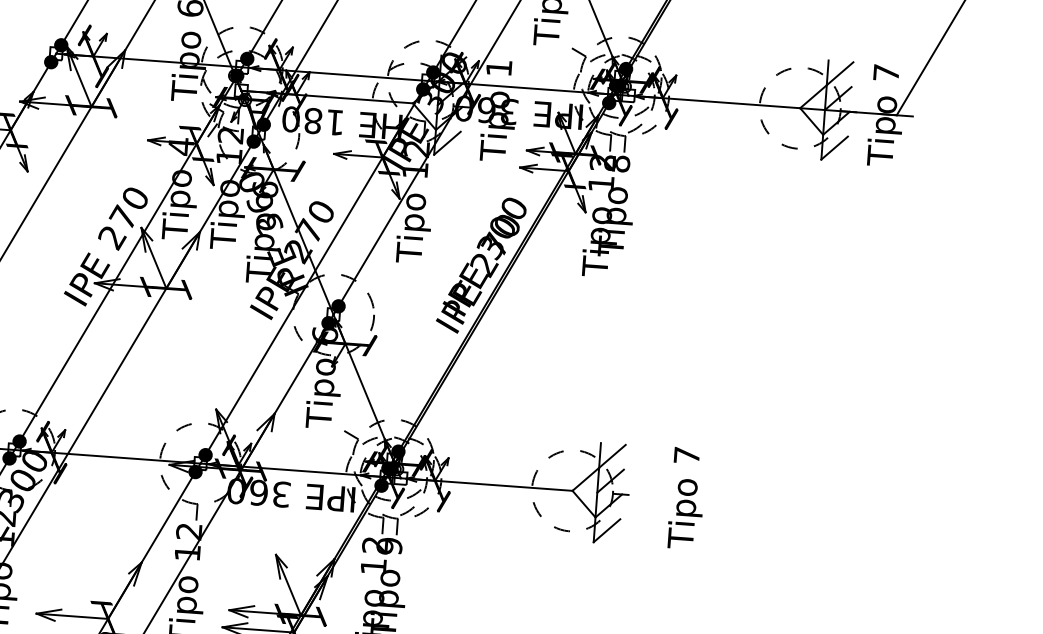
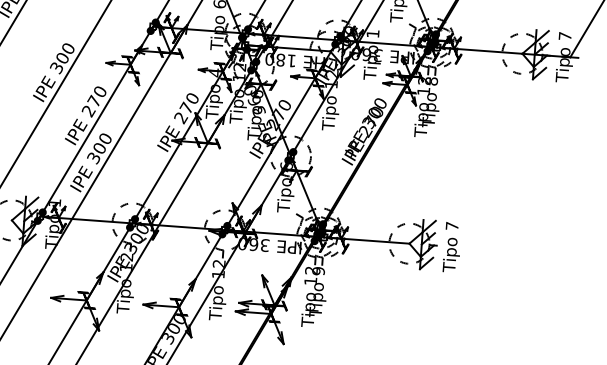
text: (683, 498) -> (450, 247), moved

